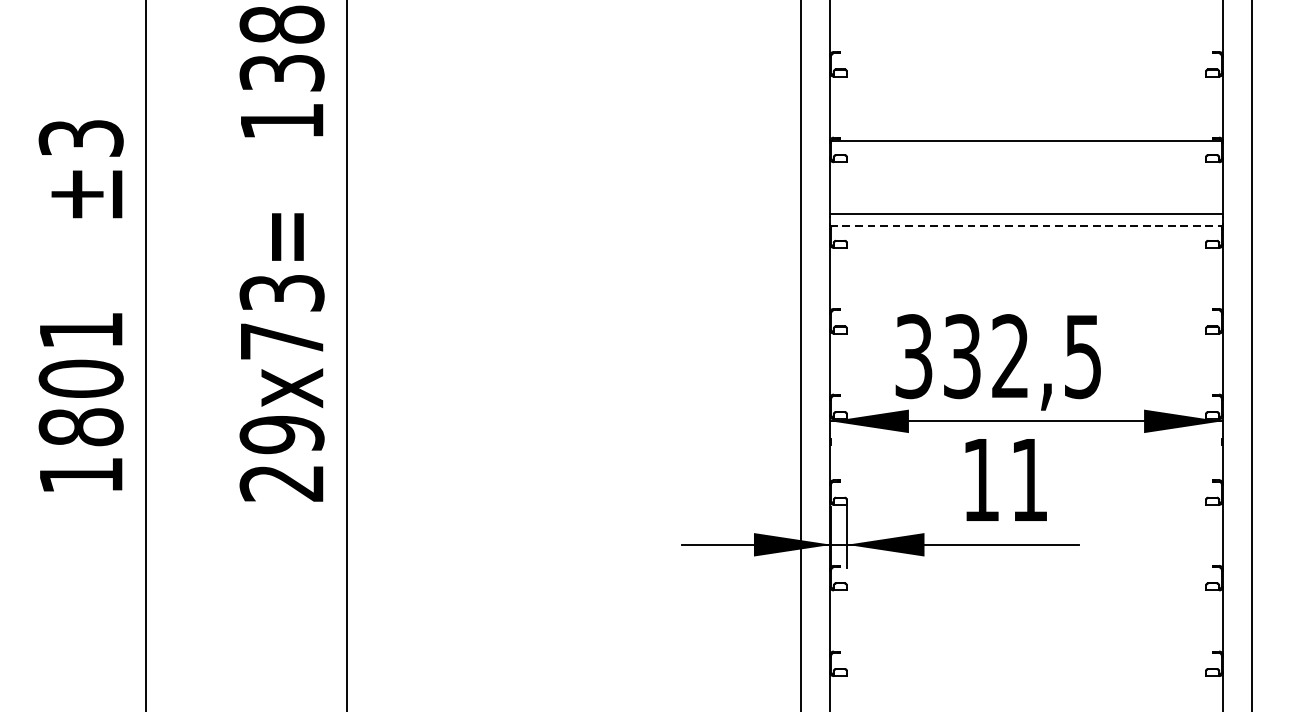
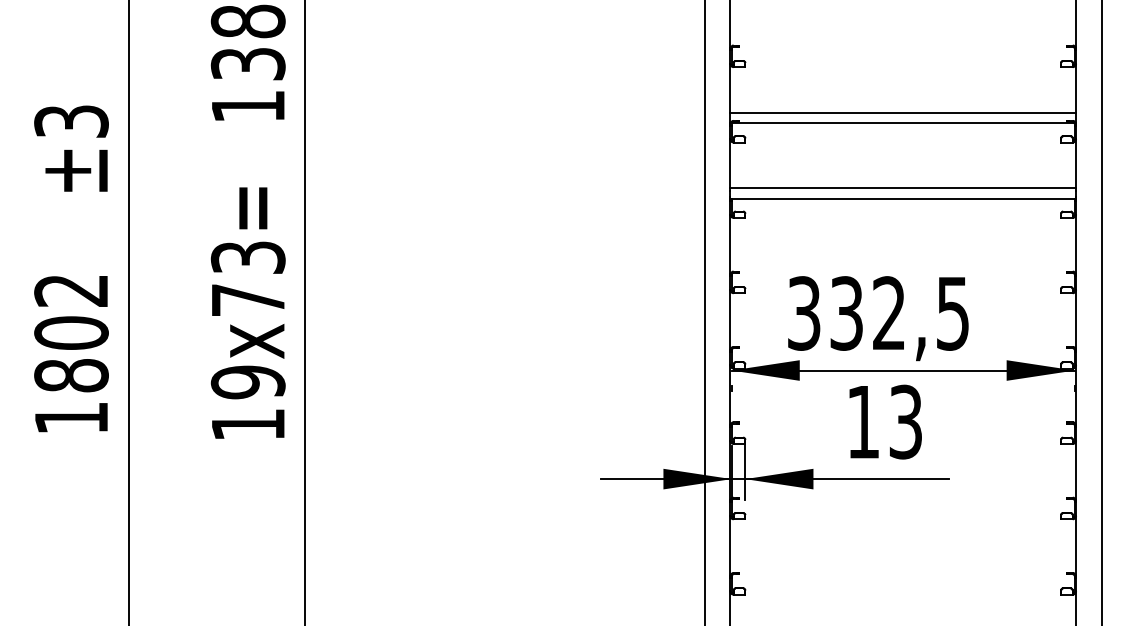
line: (1026, 129) -> (903, 113), added
line: (1026, 225) -> (903, 198), dashed -> solid
text: (80, 330) -> (70, 290), 1801 -> 1802
text: (1029, 479) -> (905, 421), 11 -> 13
text: (281, 483) -> (247, 425), 29x73= -> 19x73=

